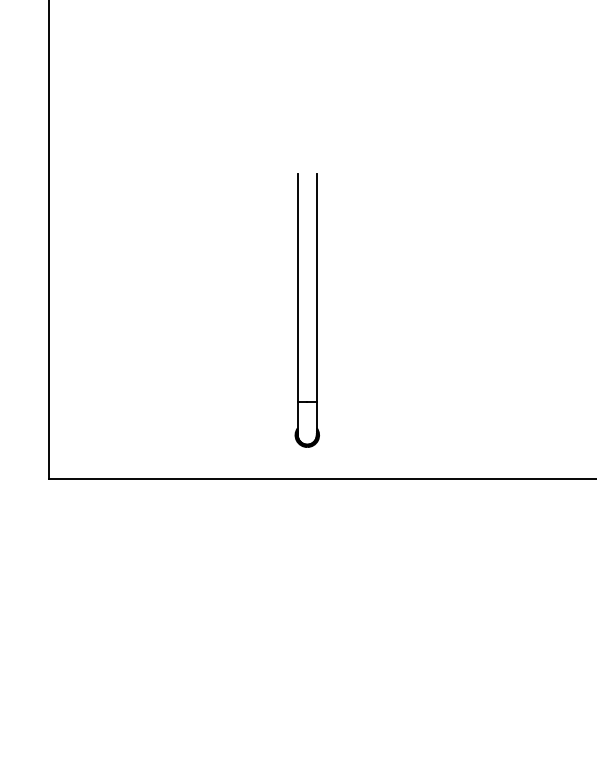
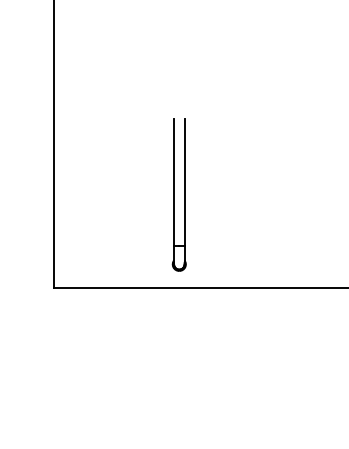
part: (305, 309) -> (178, 194), moved

